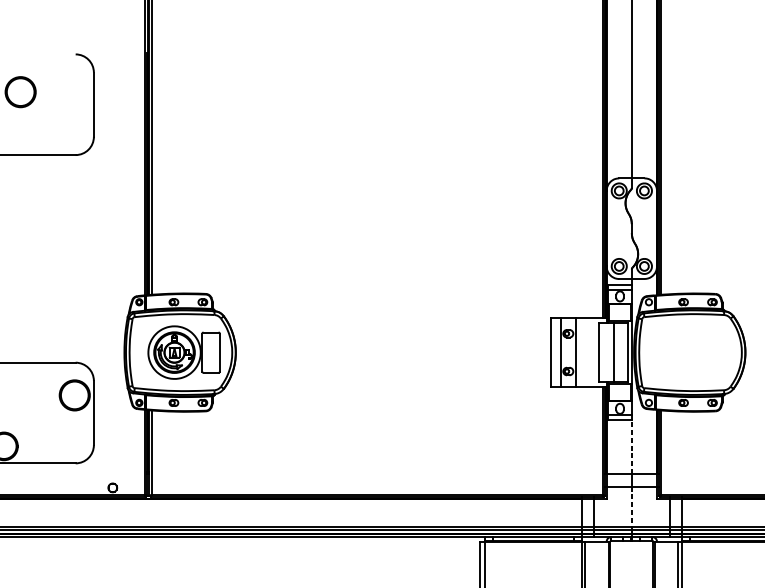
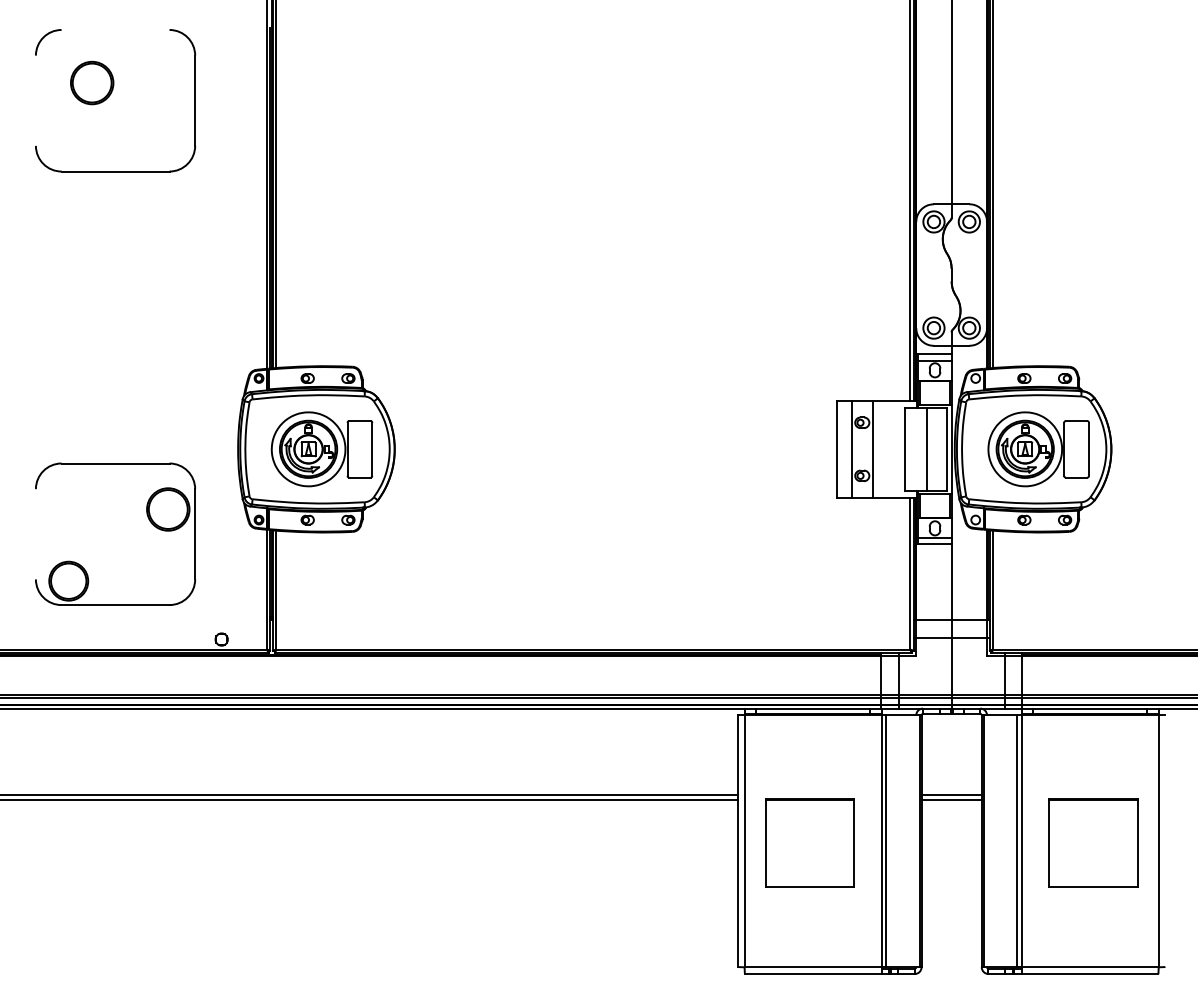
part: (693, 352) -> (1038, 449), added
line: (631, 447) -> (951, 582), dashed -> solid
line: (631, 507) -> (951, 666), dashed -> solid

